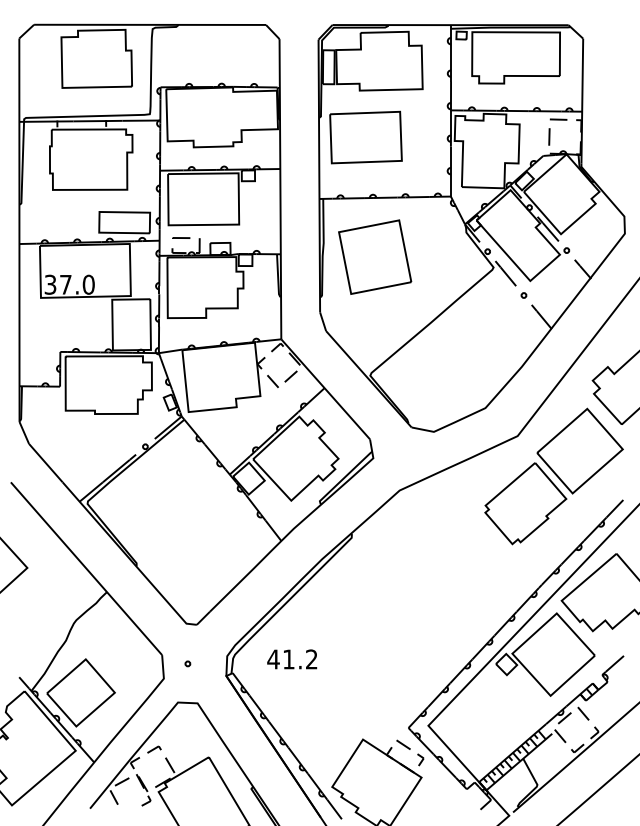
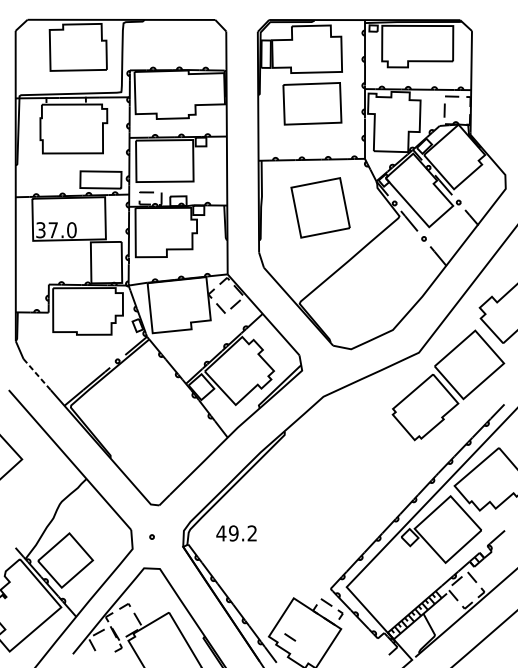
part: (365, 137) -> (312, 103), moved
part: (375, 256) -> (320, 207), moved
line: (45, 463) -> (36, 374), solid -> dashed
text: (288, 659) -> (233, 533), 41.2 -> 49.2
line: (358, 787) -> (290, 637), added

